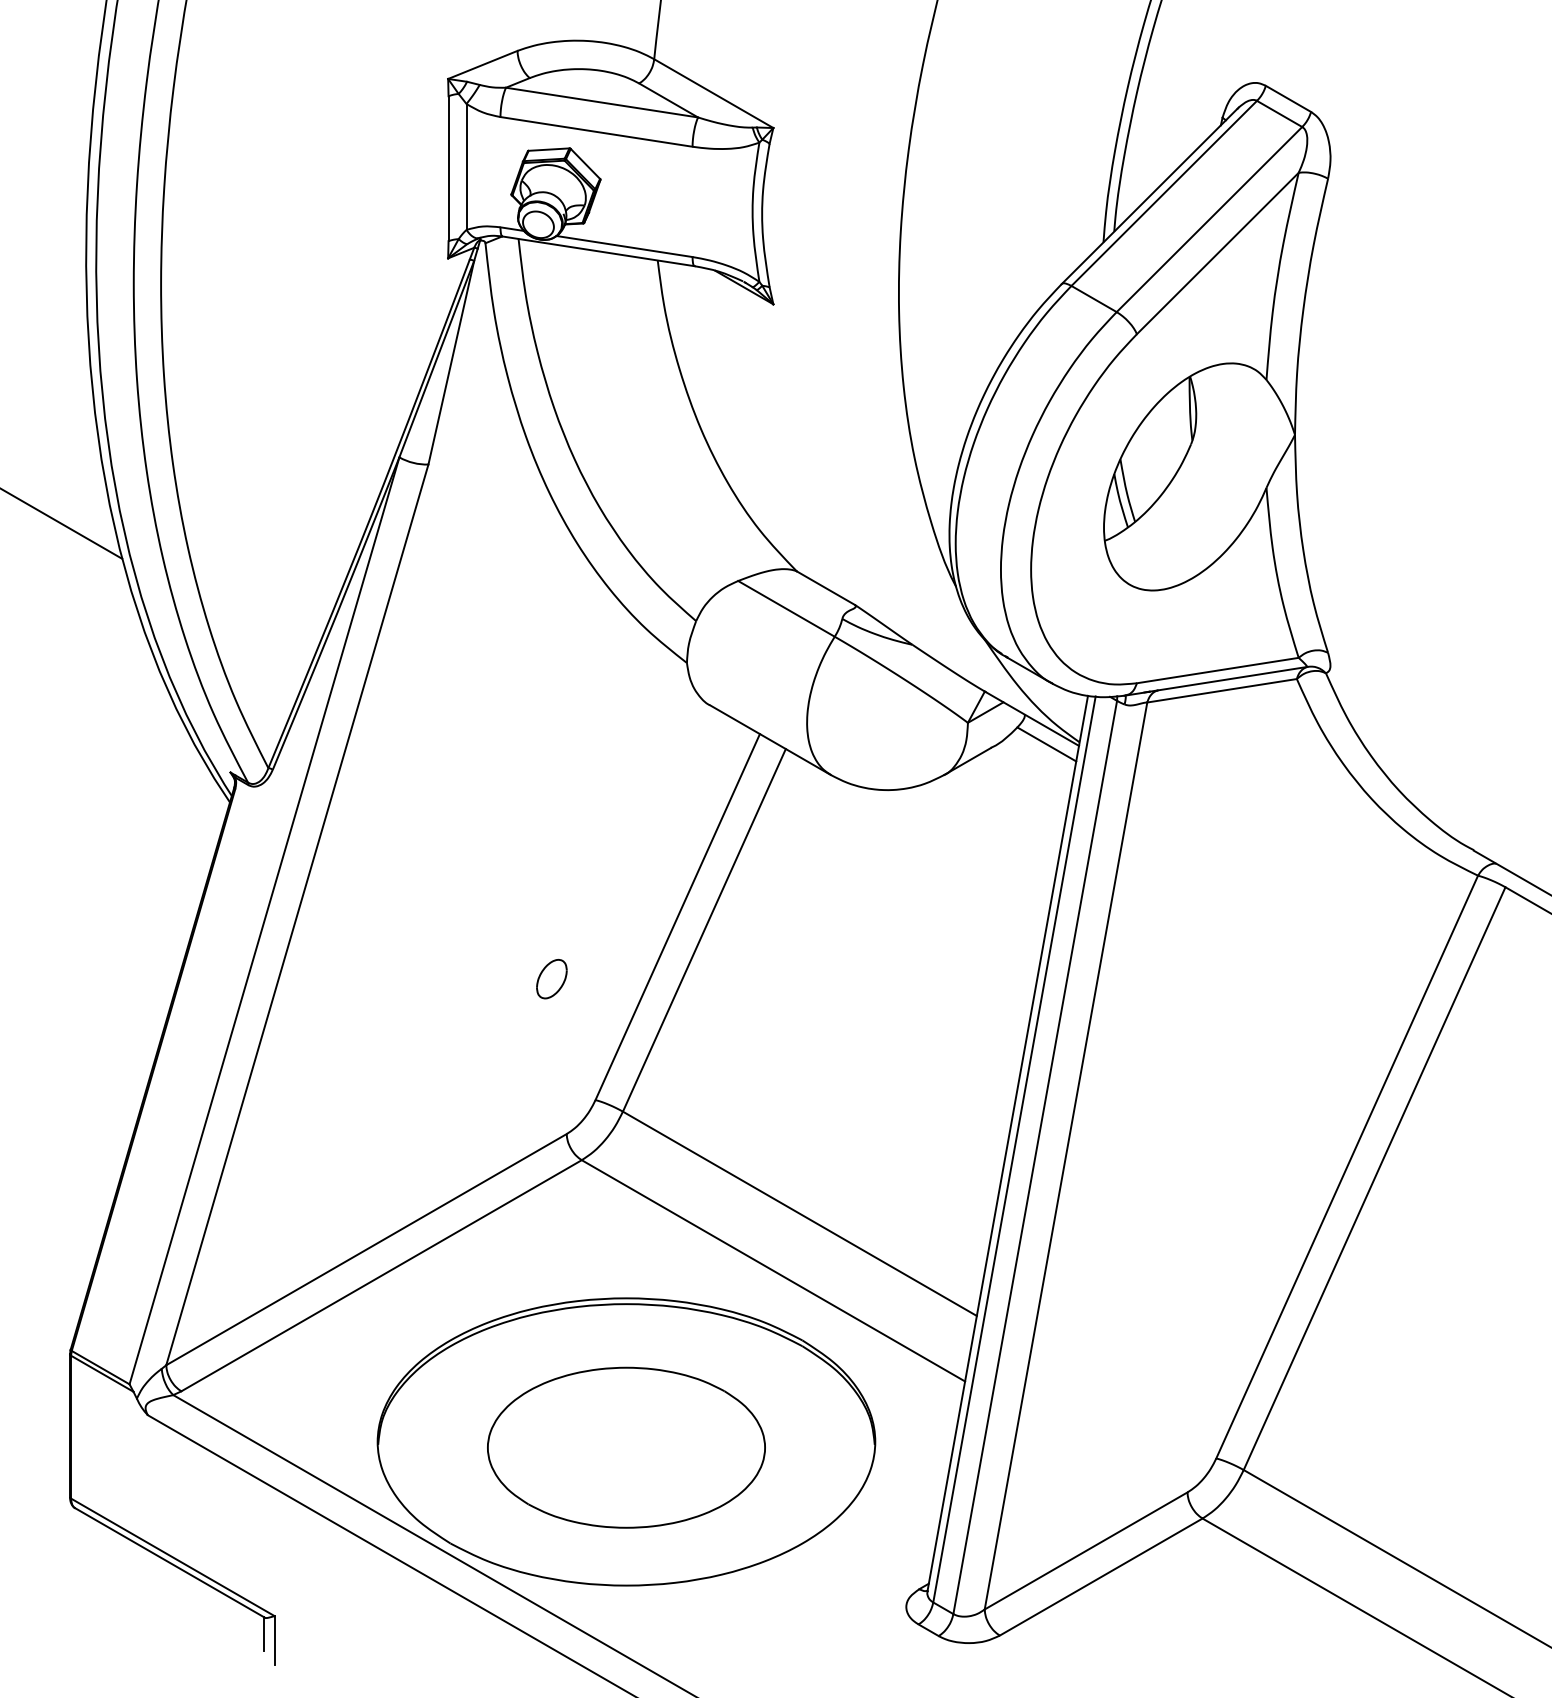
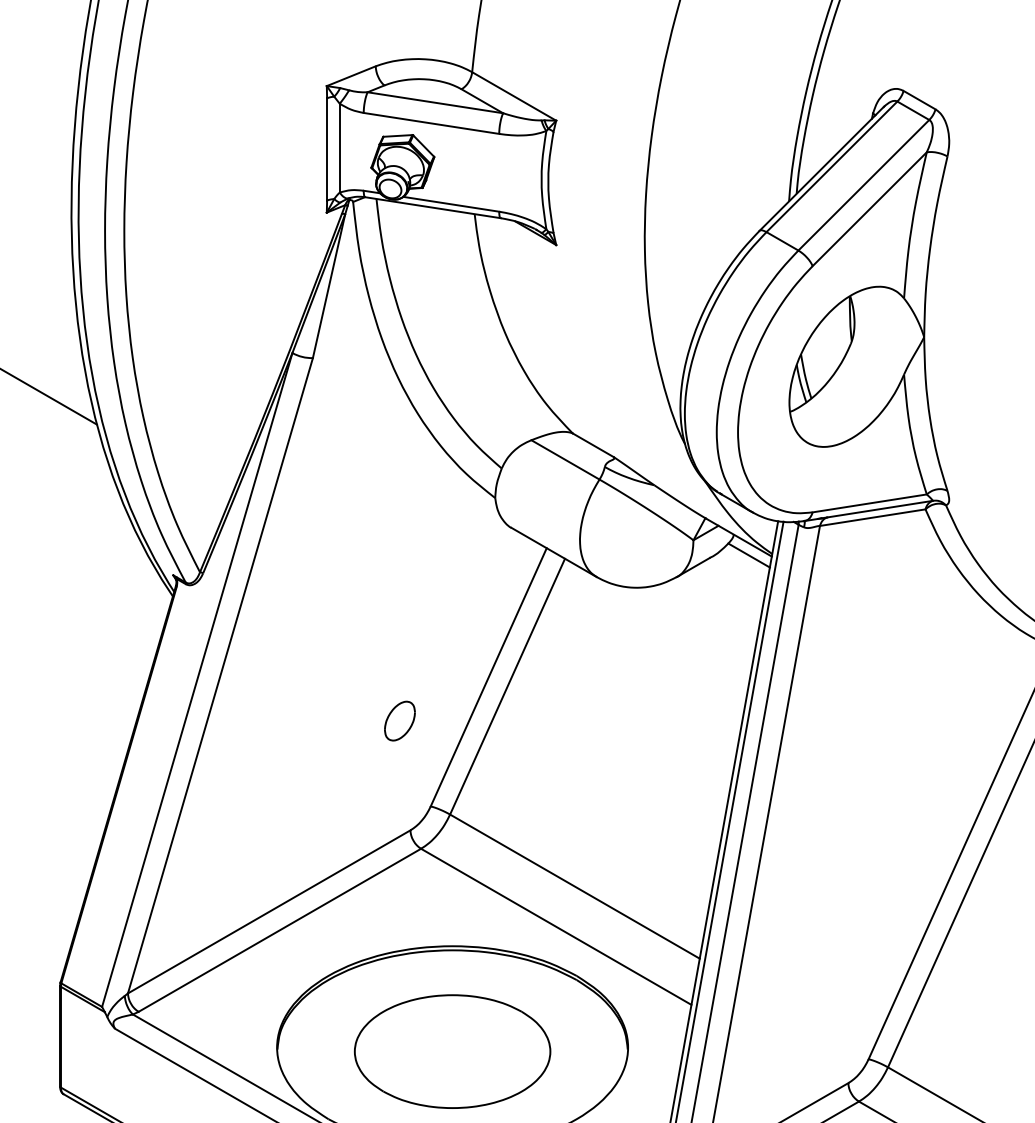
part: (551, 978) -> (399, 720), size x1.43

